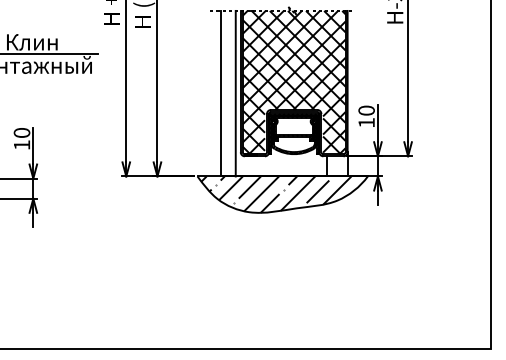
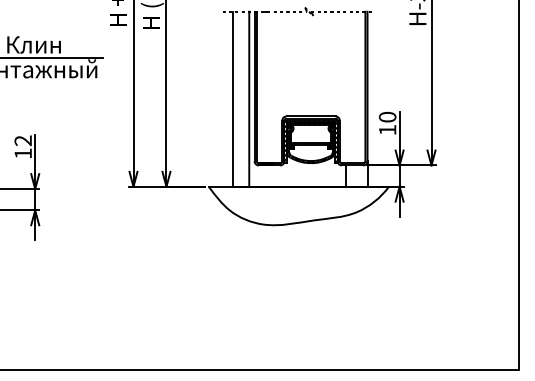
hatch: (293, 82) -> (310, 87), removed
text: (21, 132) -> (22, 140), 10 -> 12
hatch: (275, 194) -> (291, 205), removed

